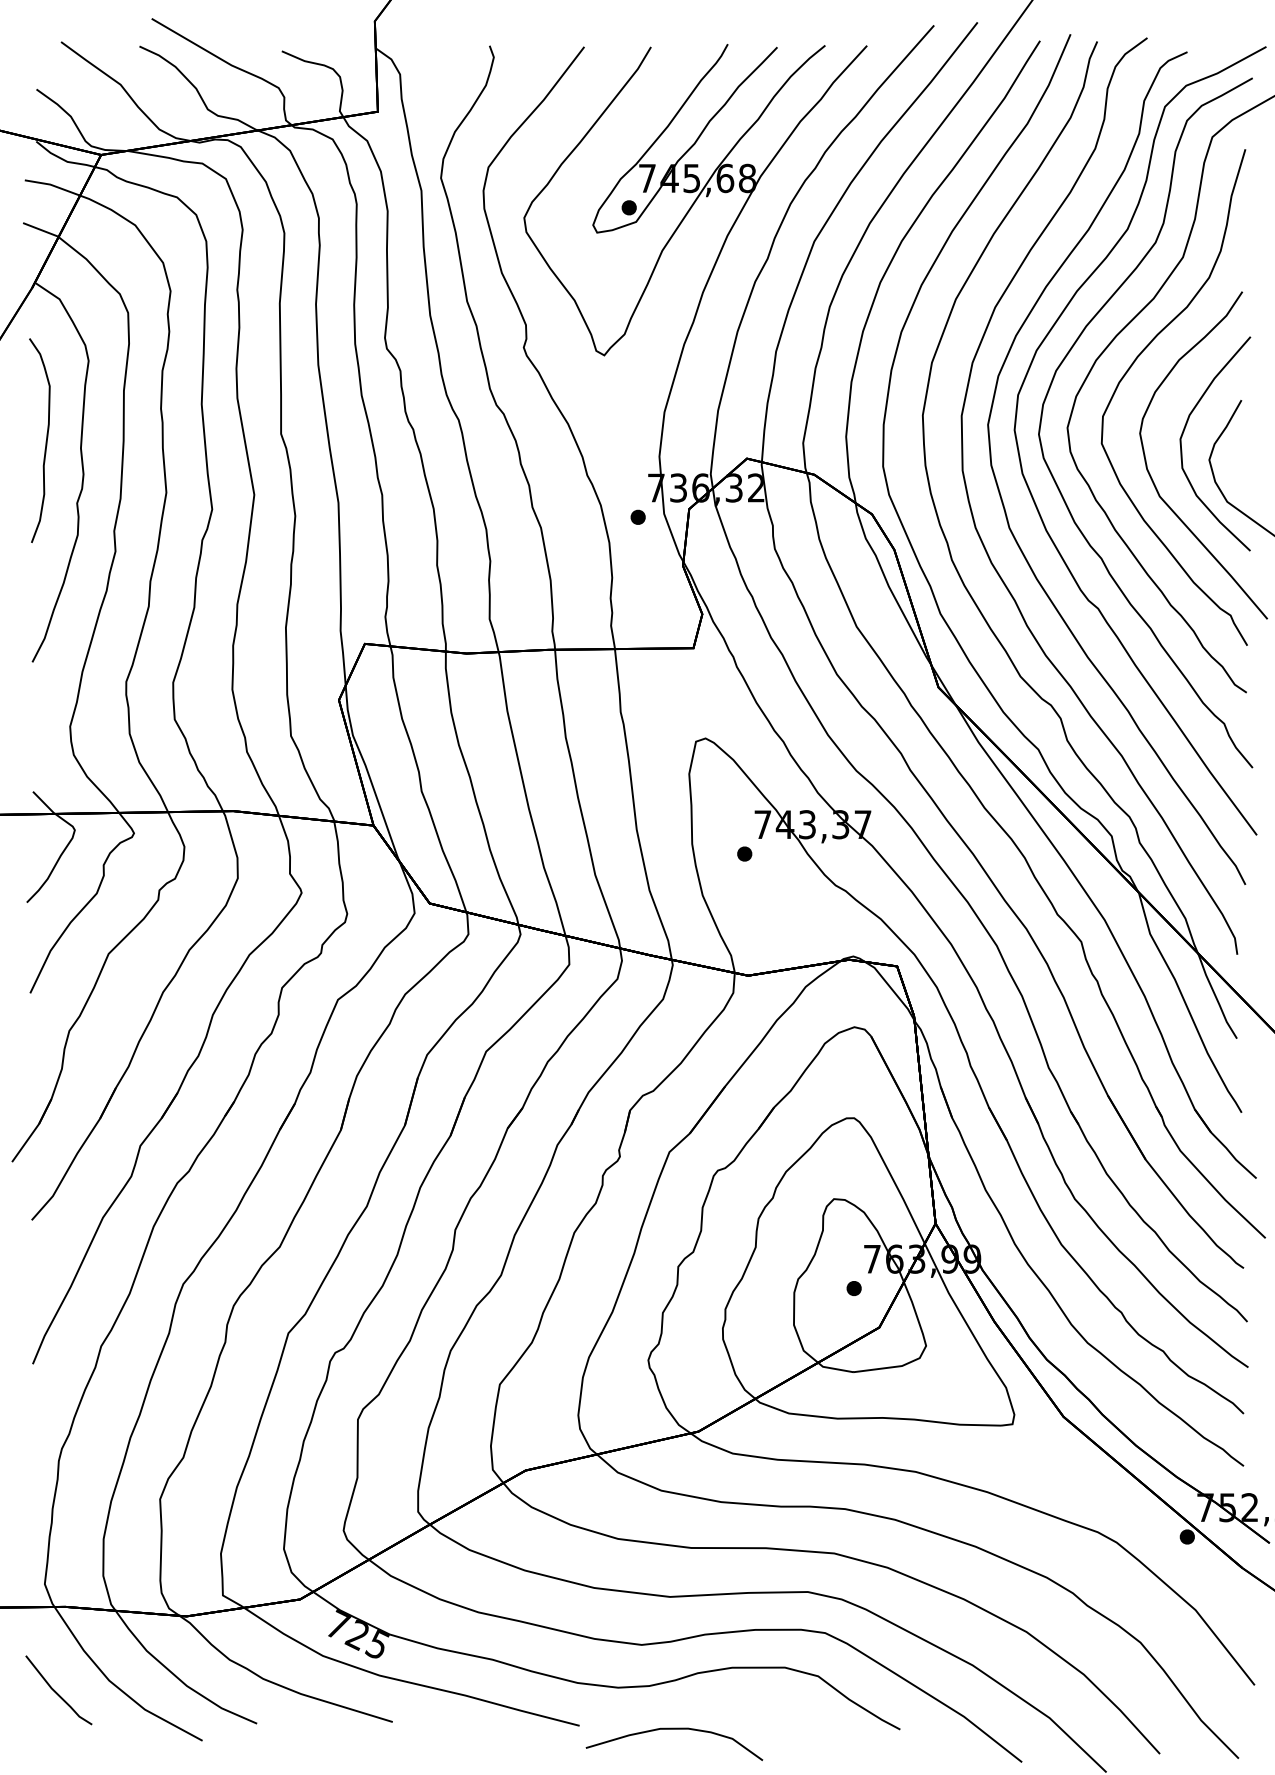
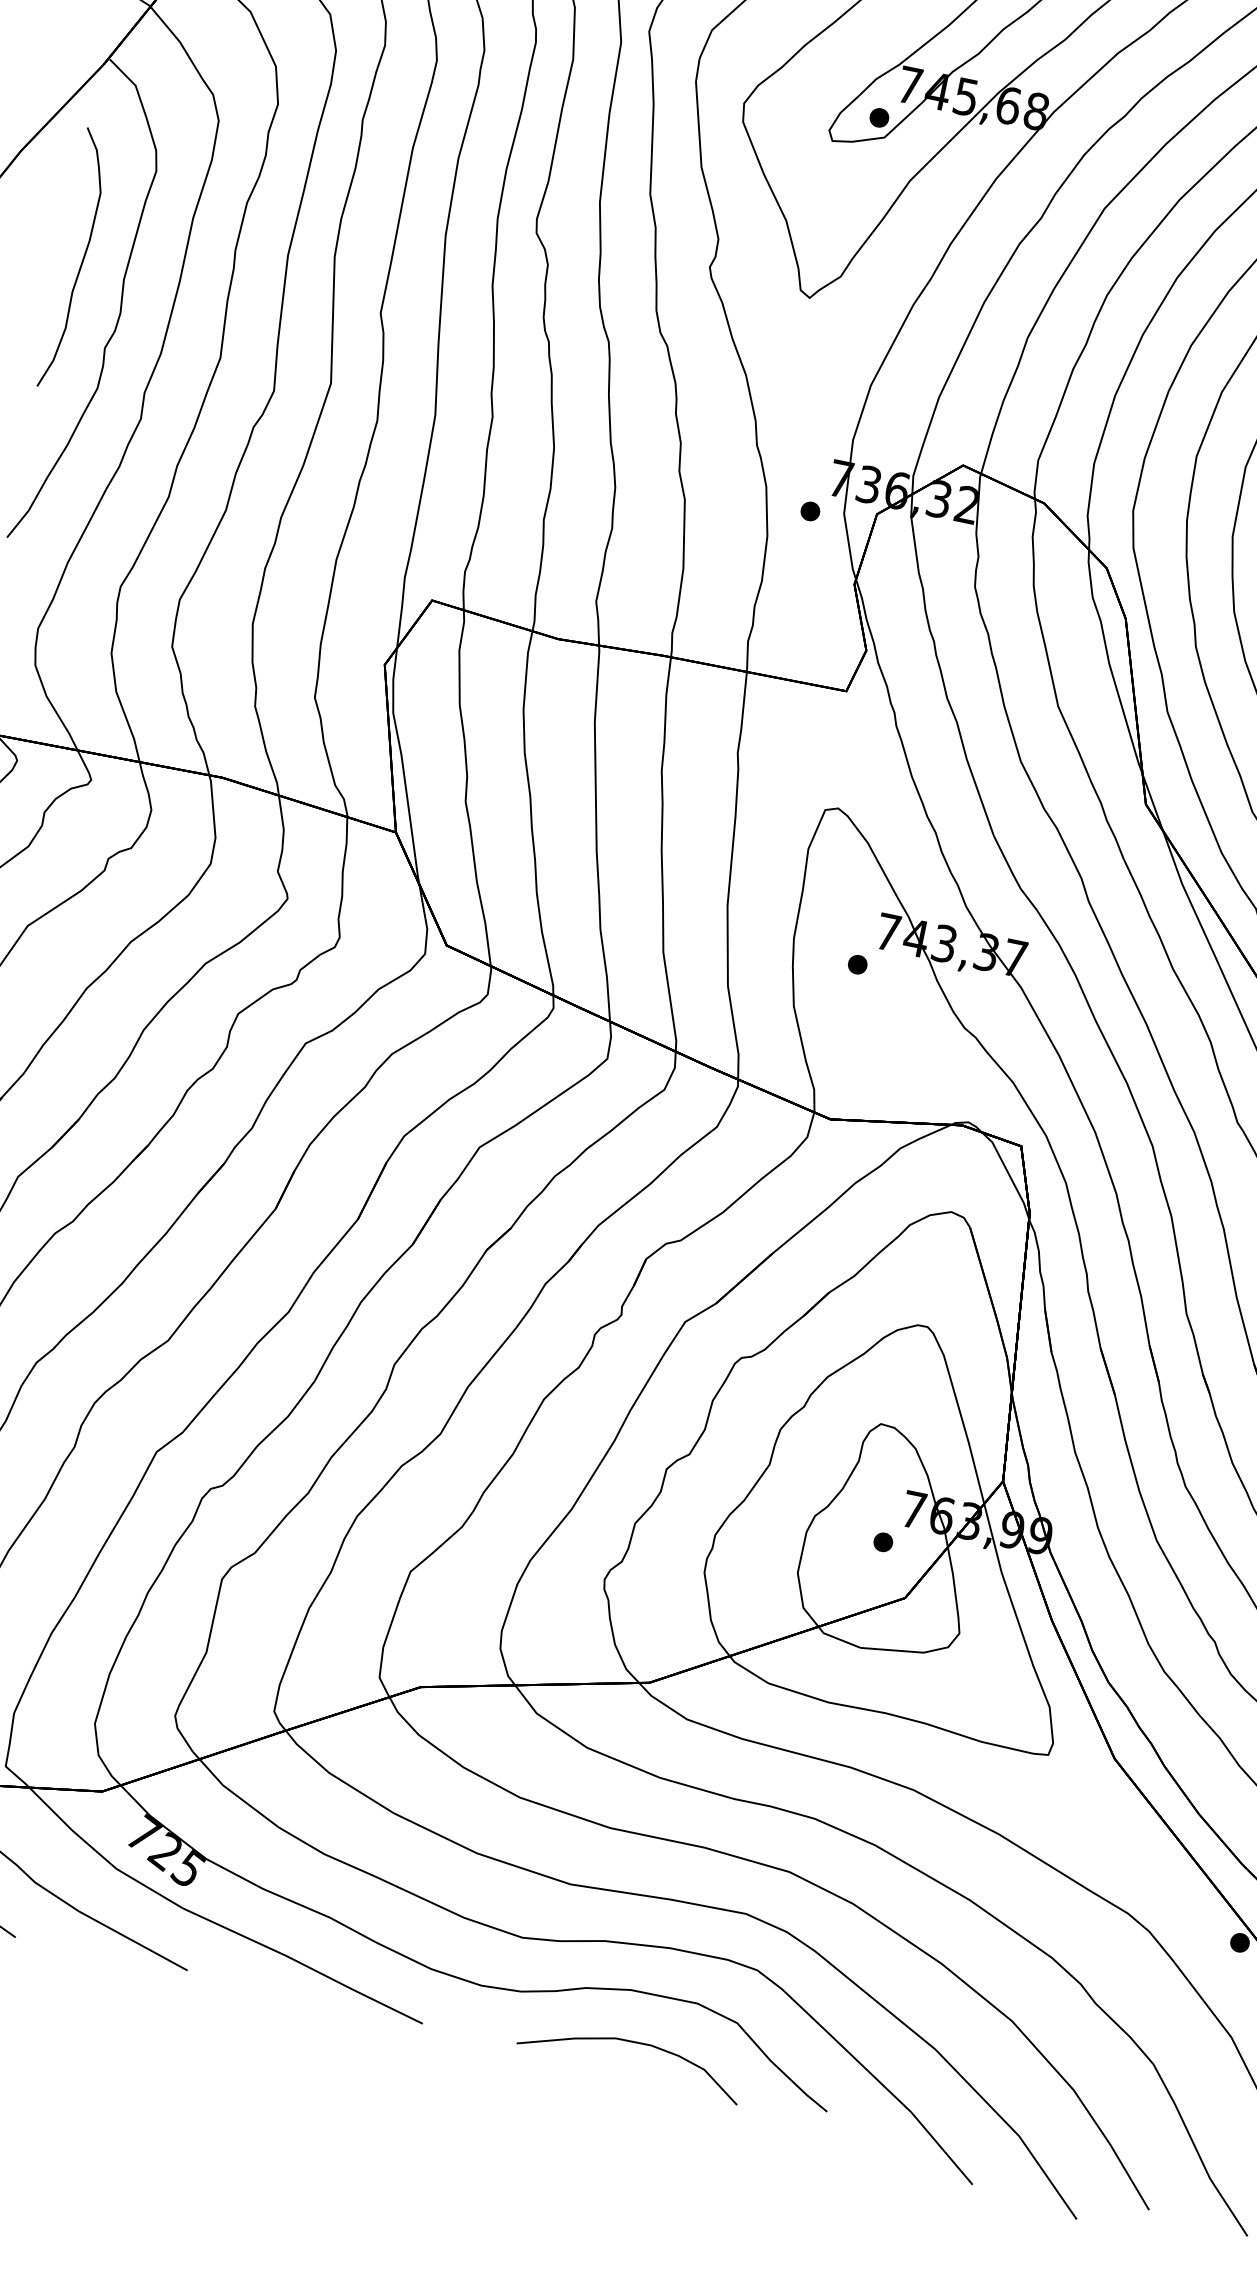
curve: (674, 1729) -> (633, 2042), moved

